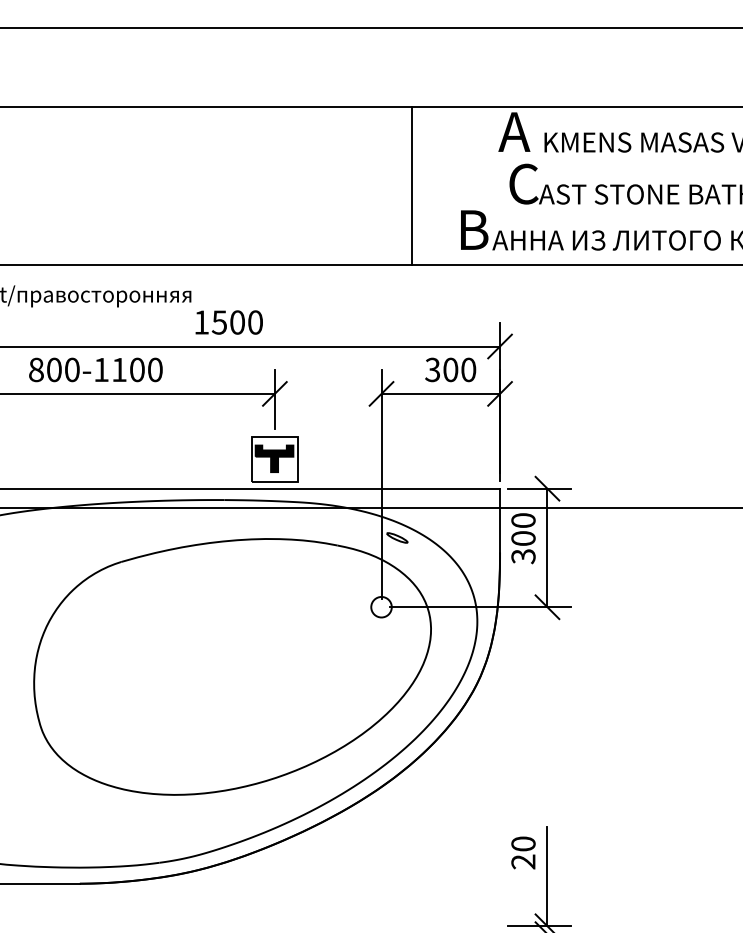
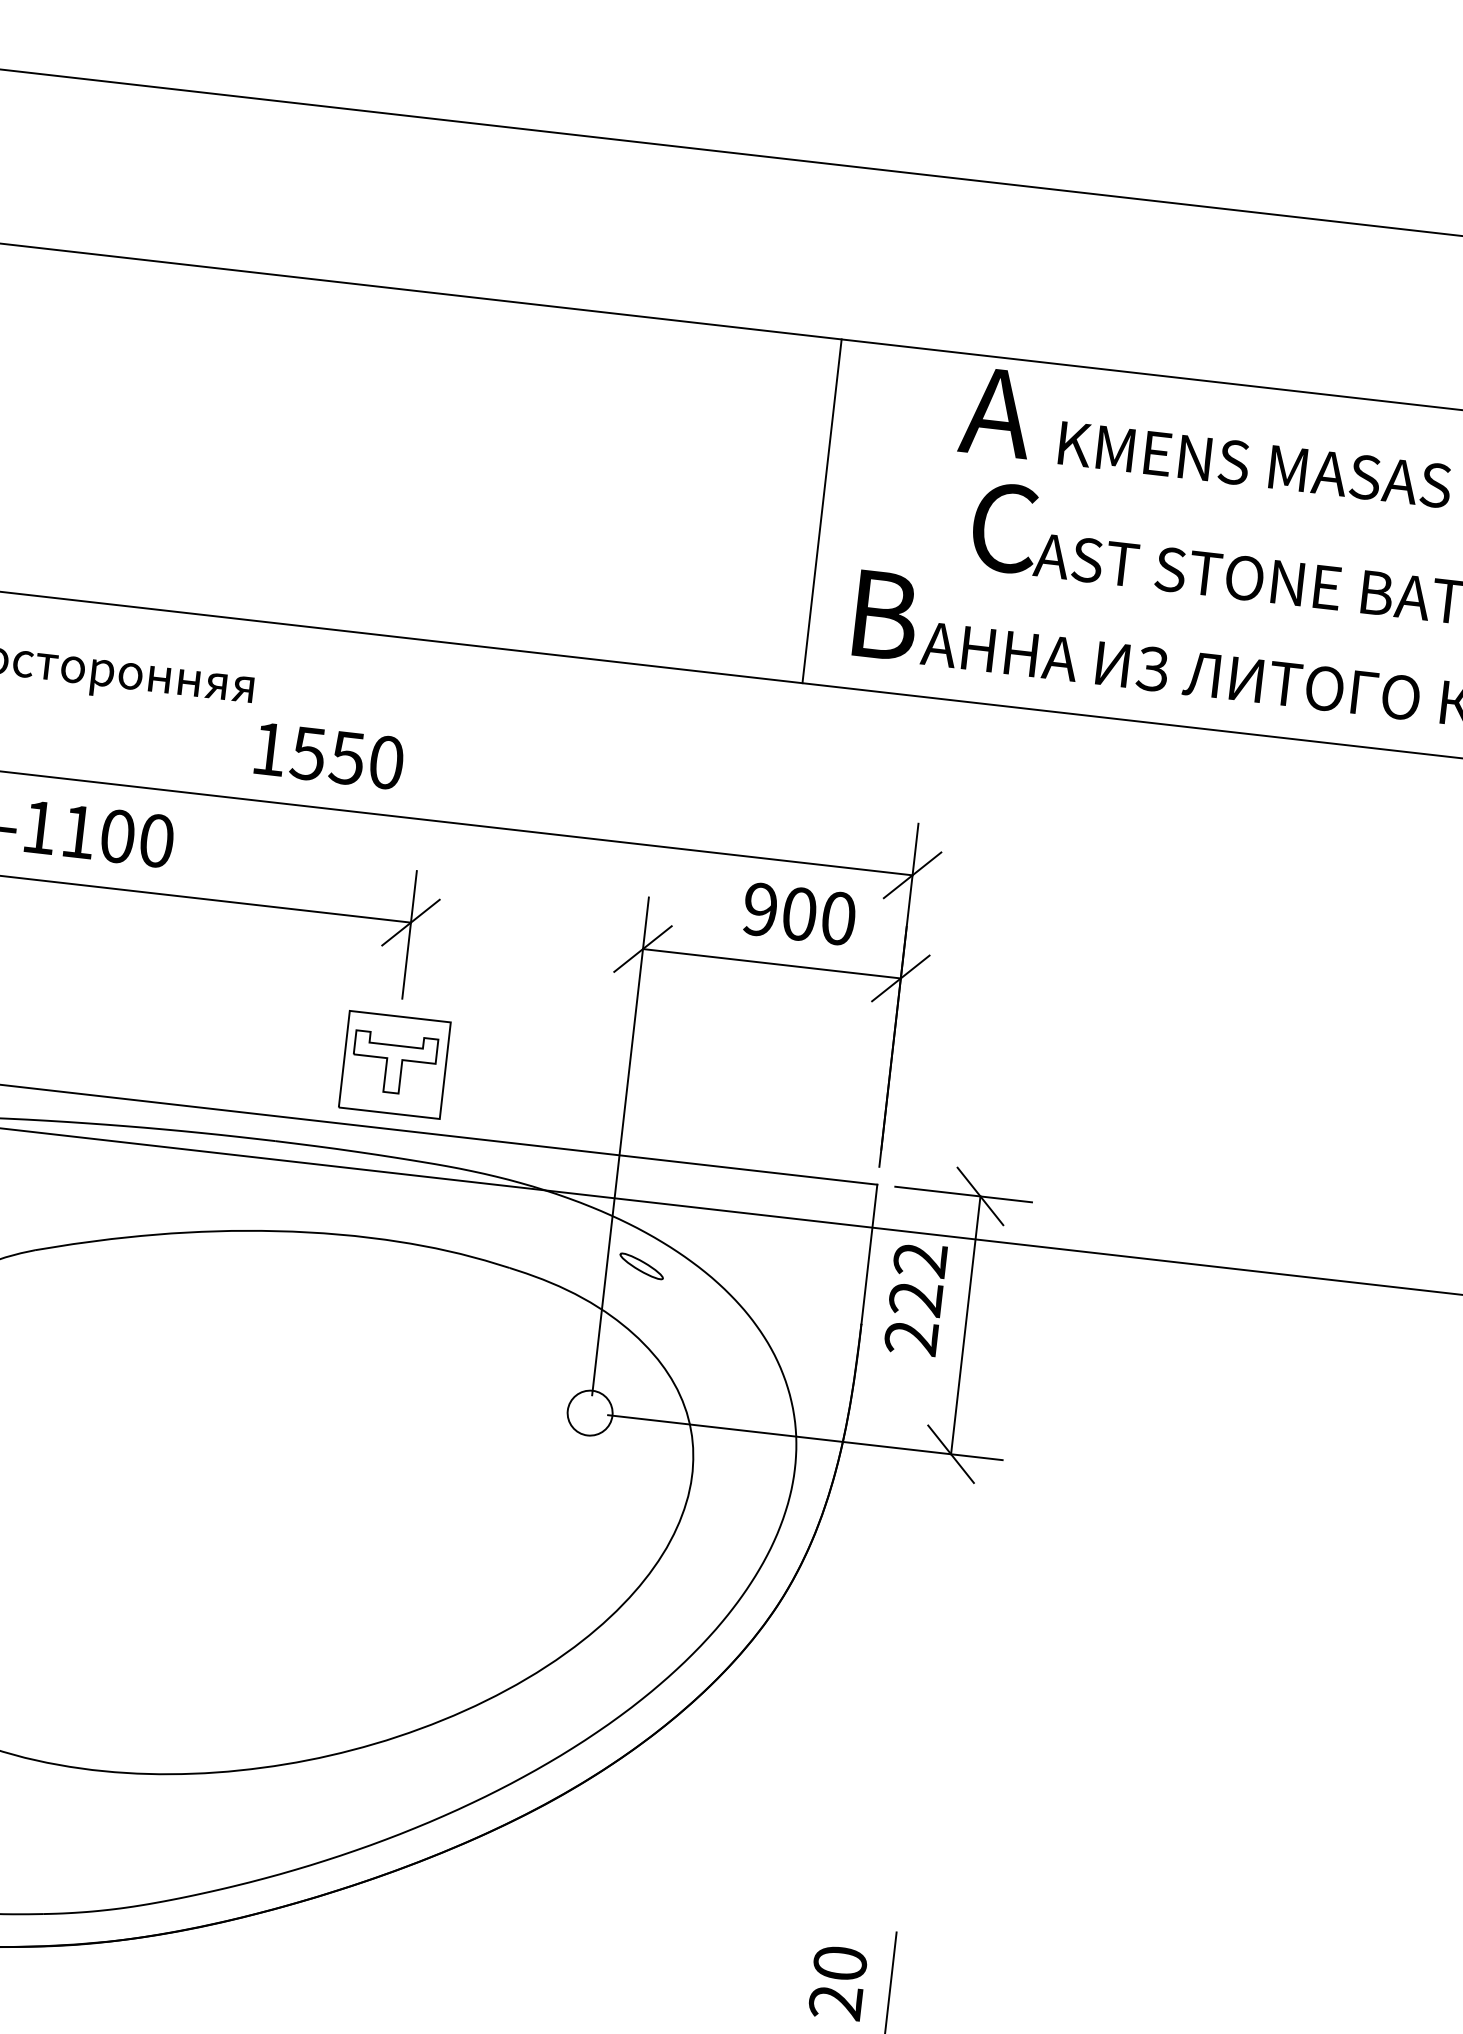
line: (412, 185) -> (822, 510), moved
text: (236, 322) -> (345, 757), 1500 -> 1550
text: (432, 370) -> (759, 910), 300 -> 900
fill: (274, 458) -> (394, 1063), removed
text: (523, 538) -> (915, 1298), 300 -> 222

